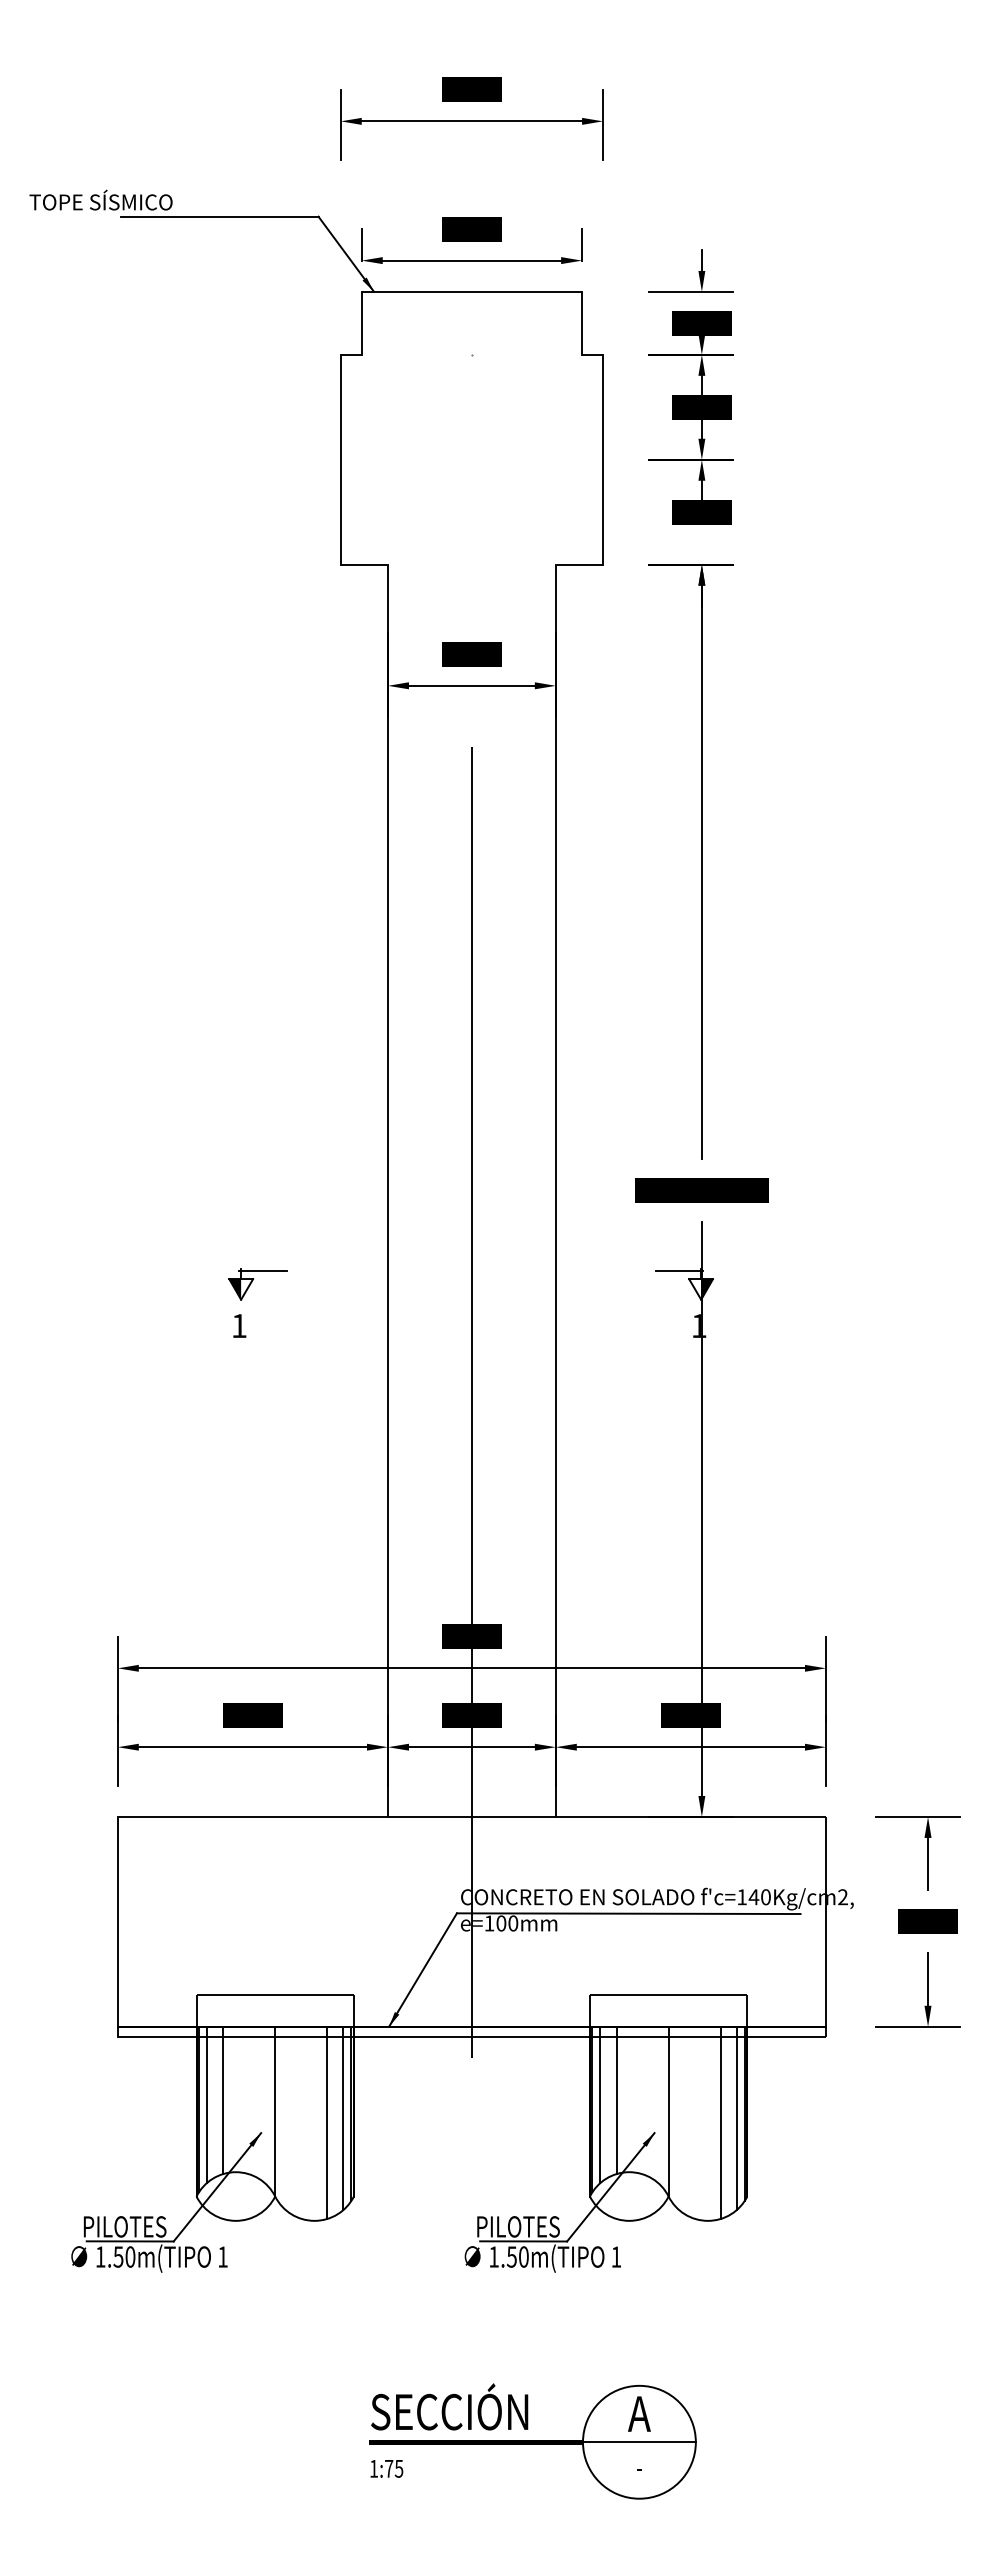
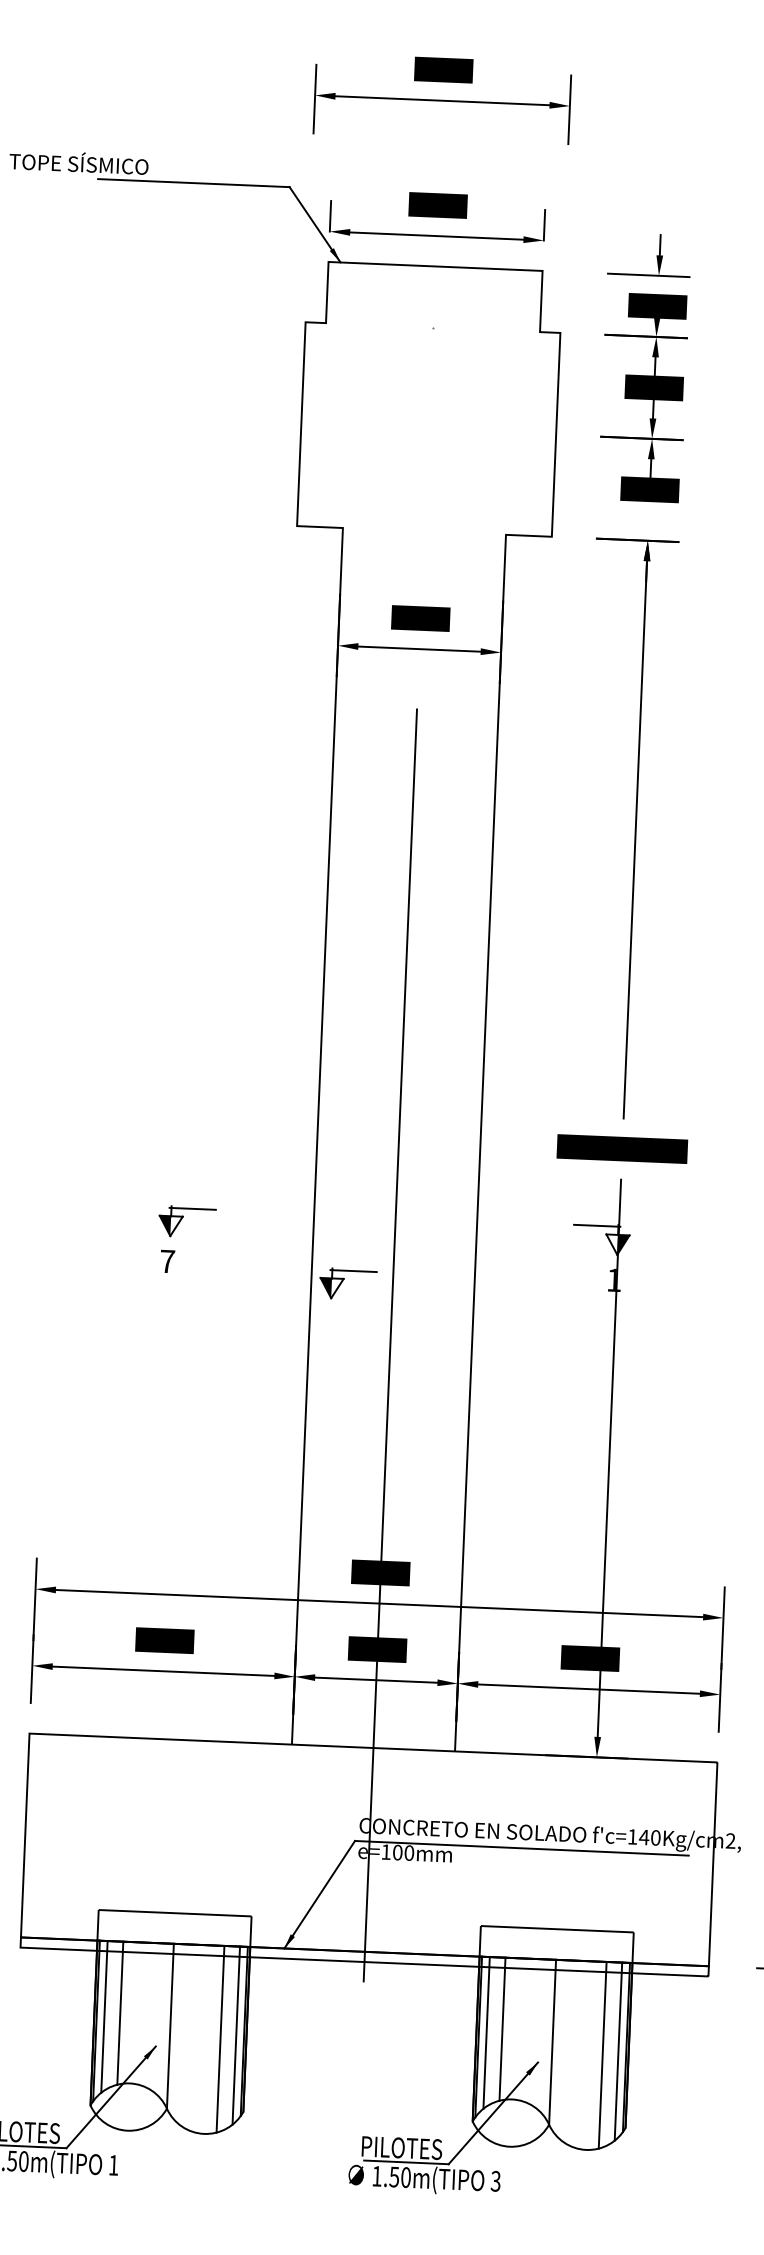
text: (239, 1325) -> (167, 1261), 1 -> 7
part: (425, 1341) -> (347, 1284), added
text: (616, 2256) -> (496, 2180), 1 -> 3

